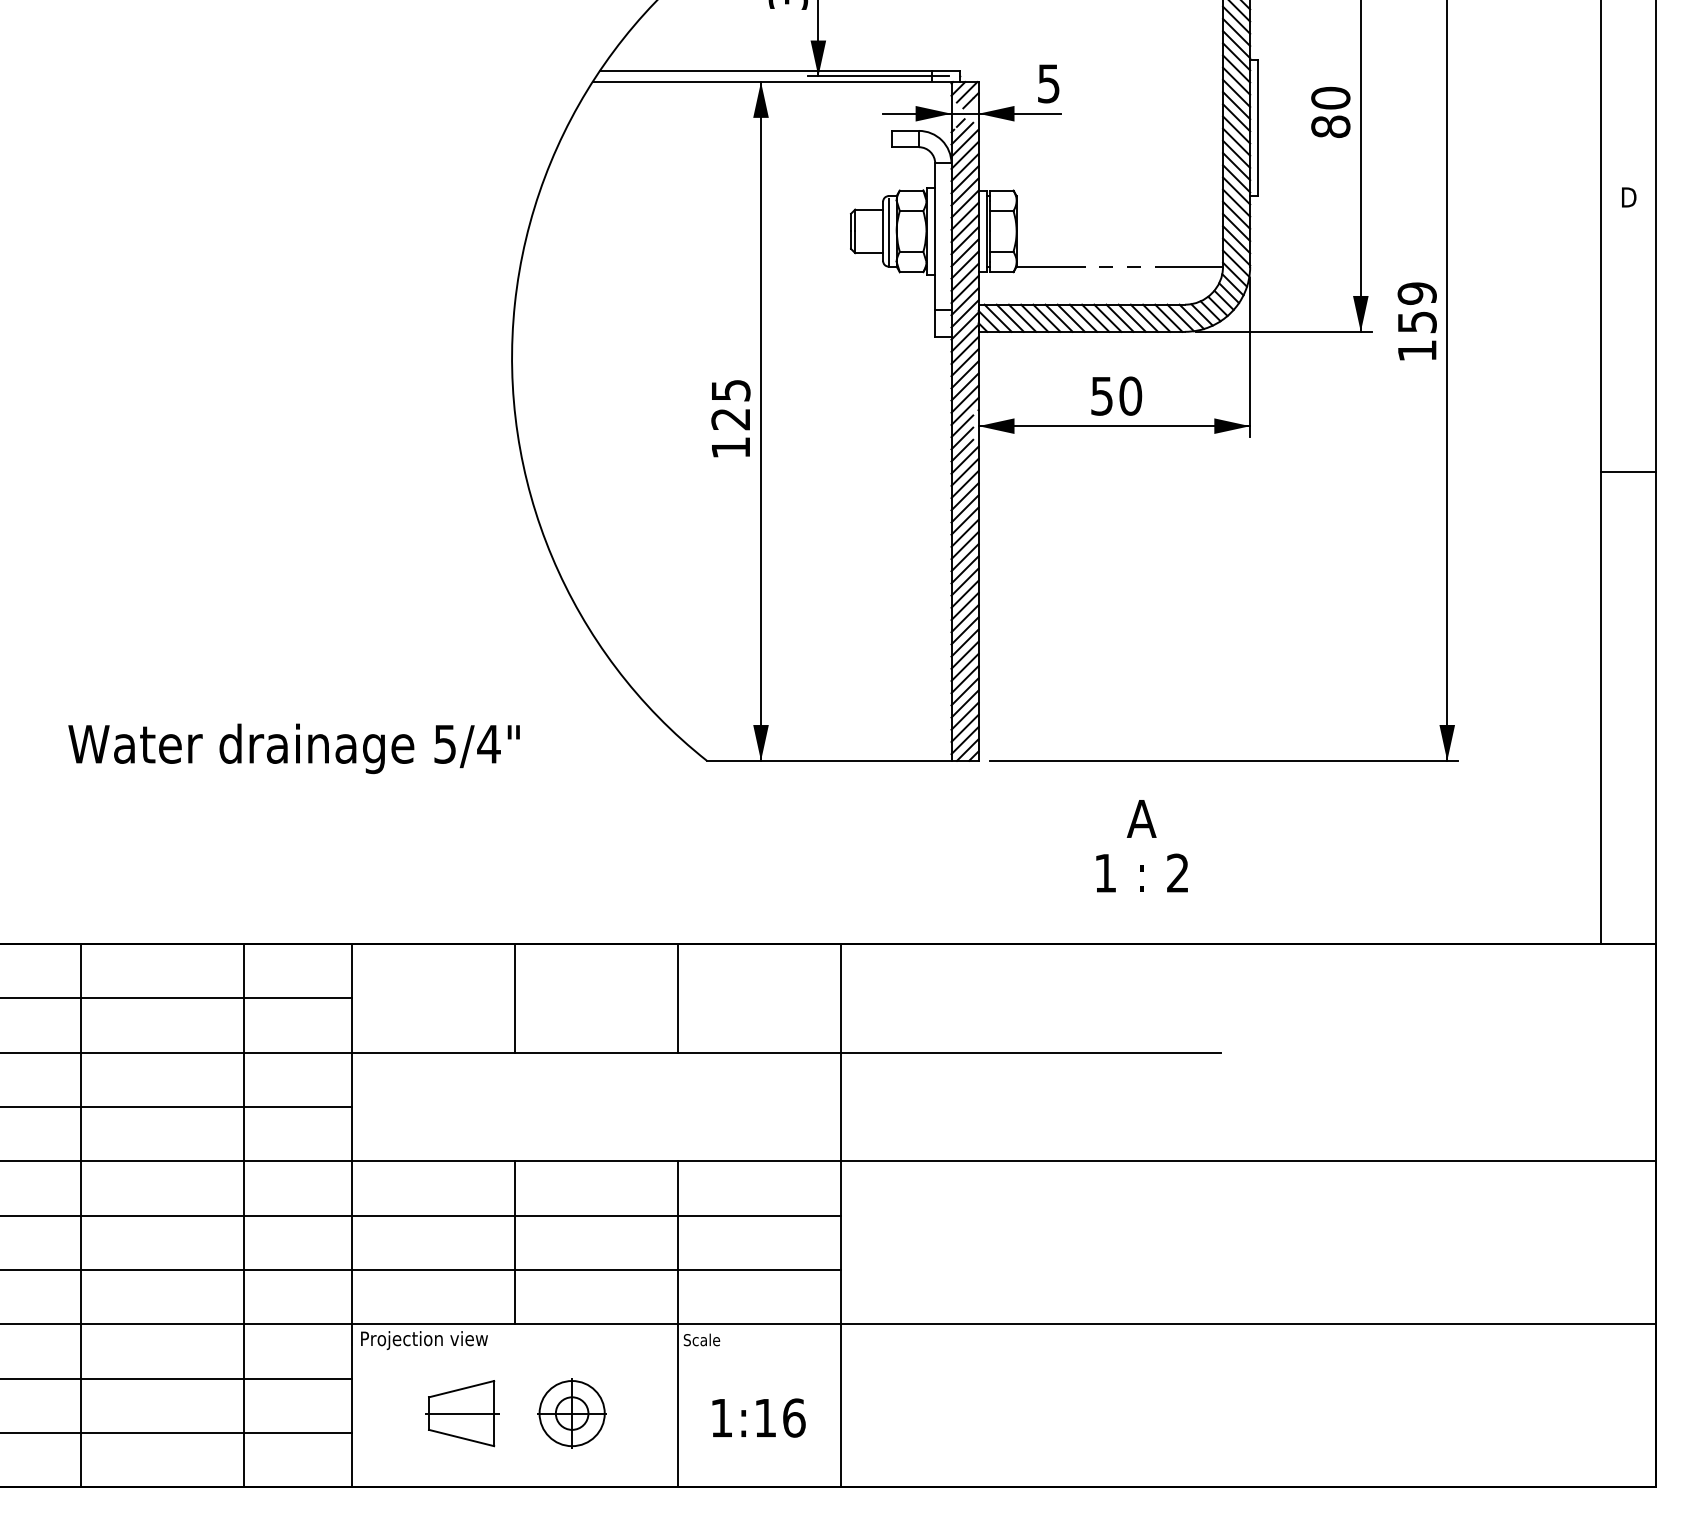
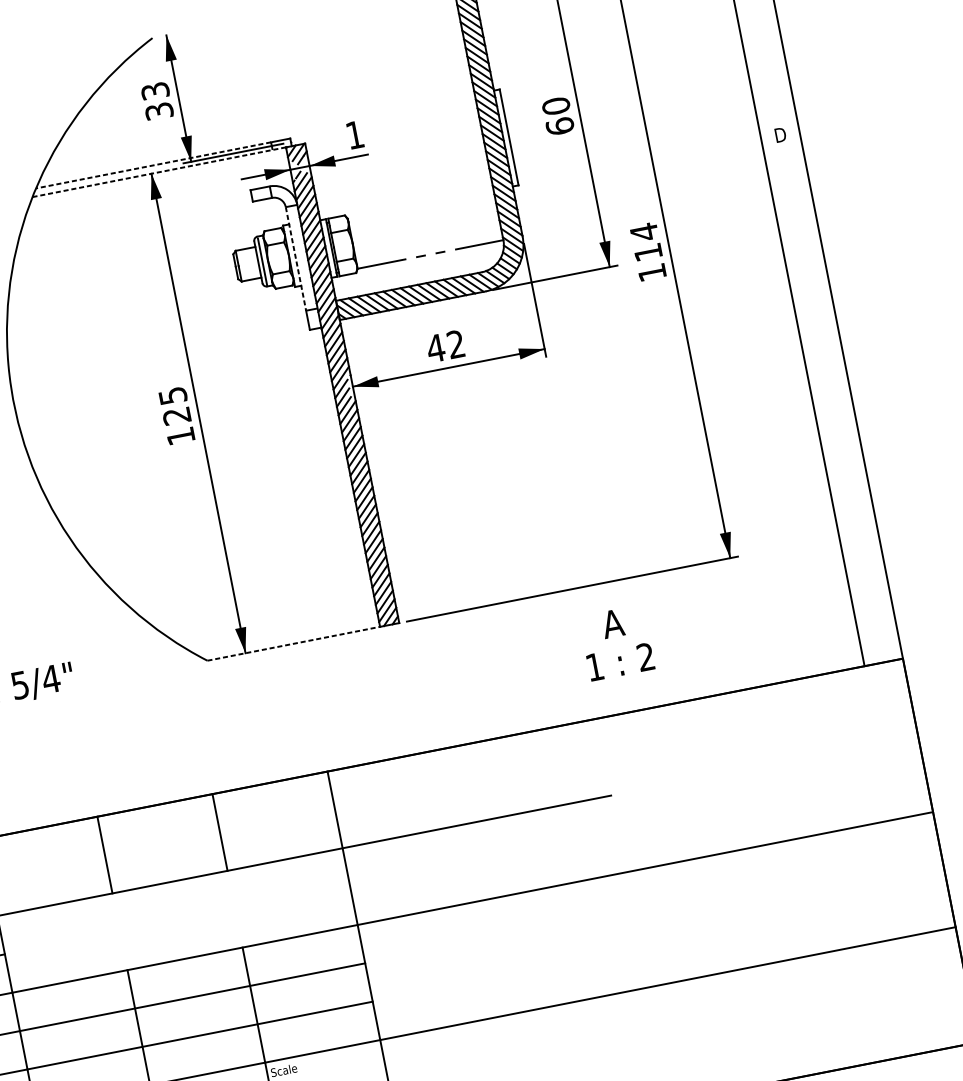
line: (765, 71) -> (153, 165), solid -> dashed
line: (772, 82) -> (159, 172), solid -> dashed
text: (1048, 83) -> (354, 134), 5 -> 1
text: (1330, 126) -> (559, 126), 80 -> 60
line: (935, 237) -> (296, 259), solid -> dashed
text: (1416, 307) -> (645, 242), 159 -> 114
text: (1116, 395) -> (446, 345), 50 -> 42
line: (1628, 471) -> (818, 328), removed
line: (829, 760) -> (293, 643), solid -> dashed
text: (1141, 846) -> (616, 643), moved

